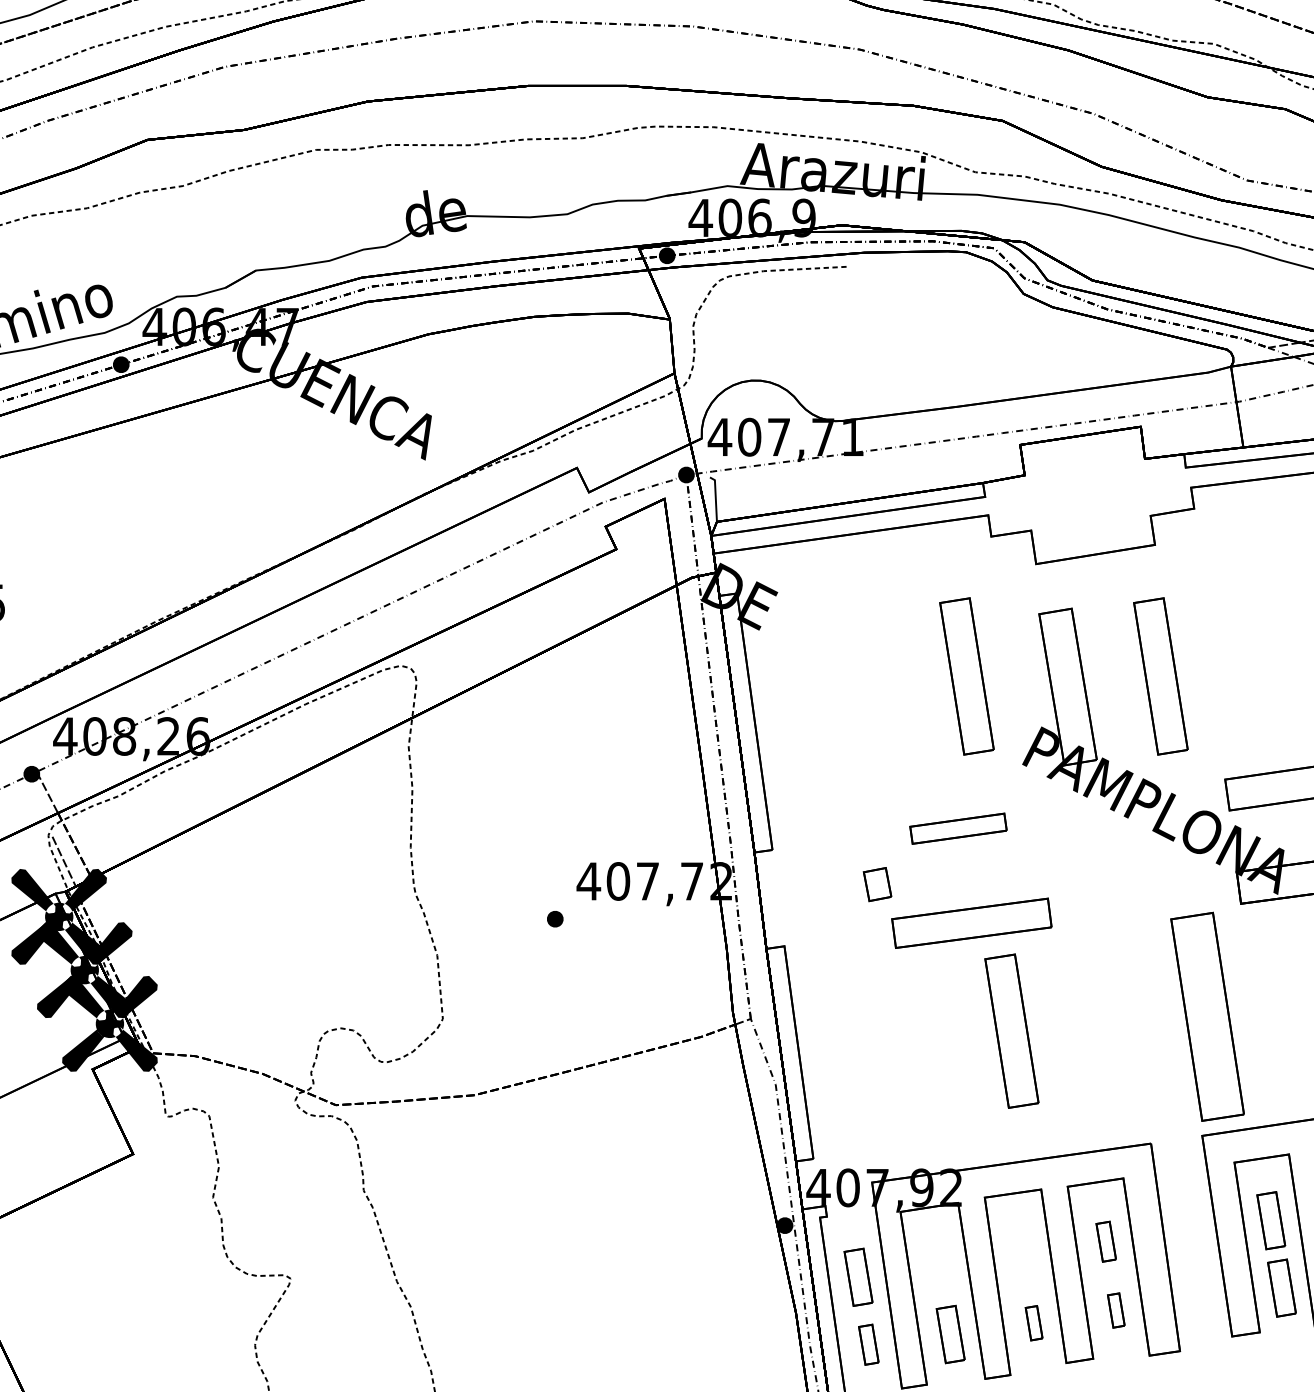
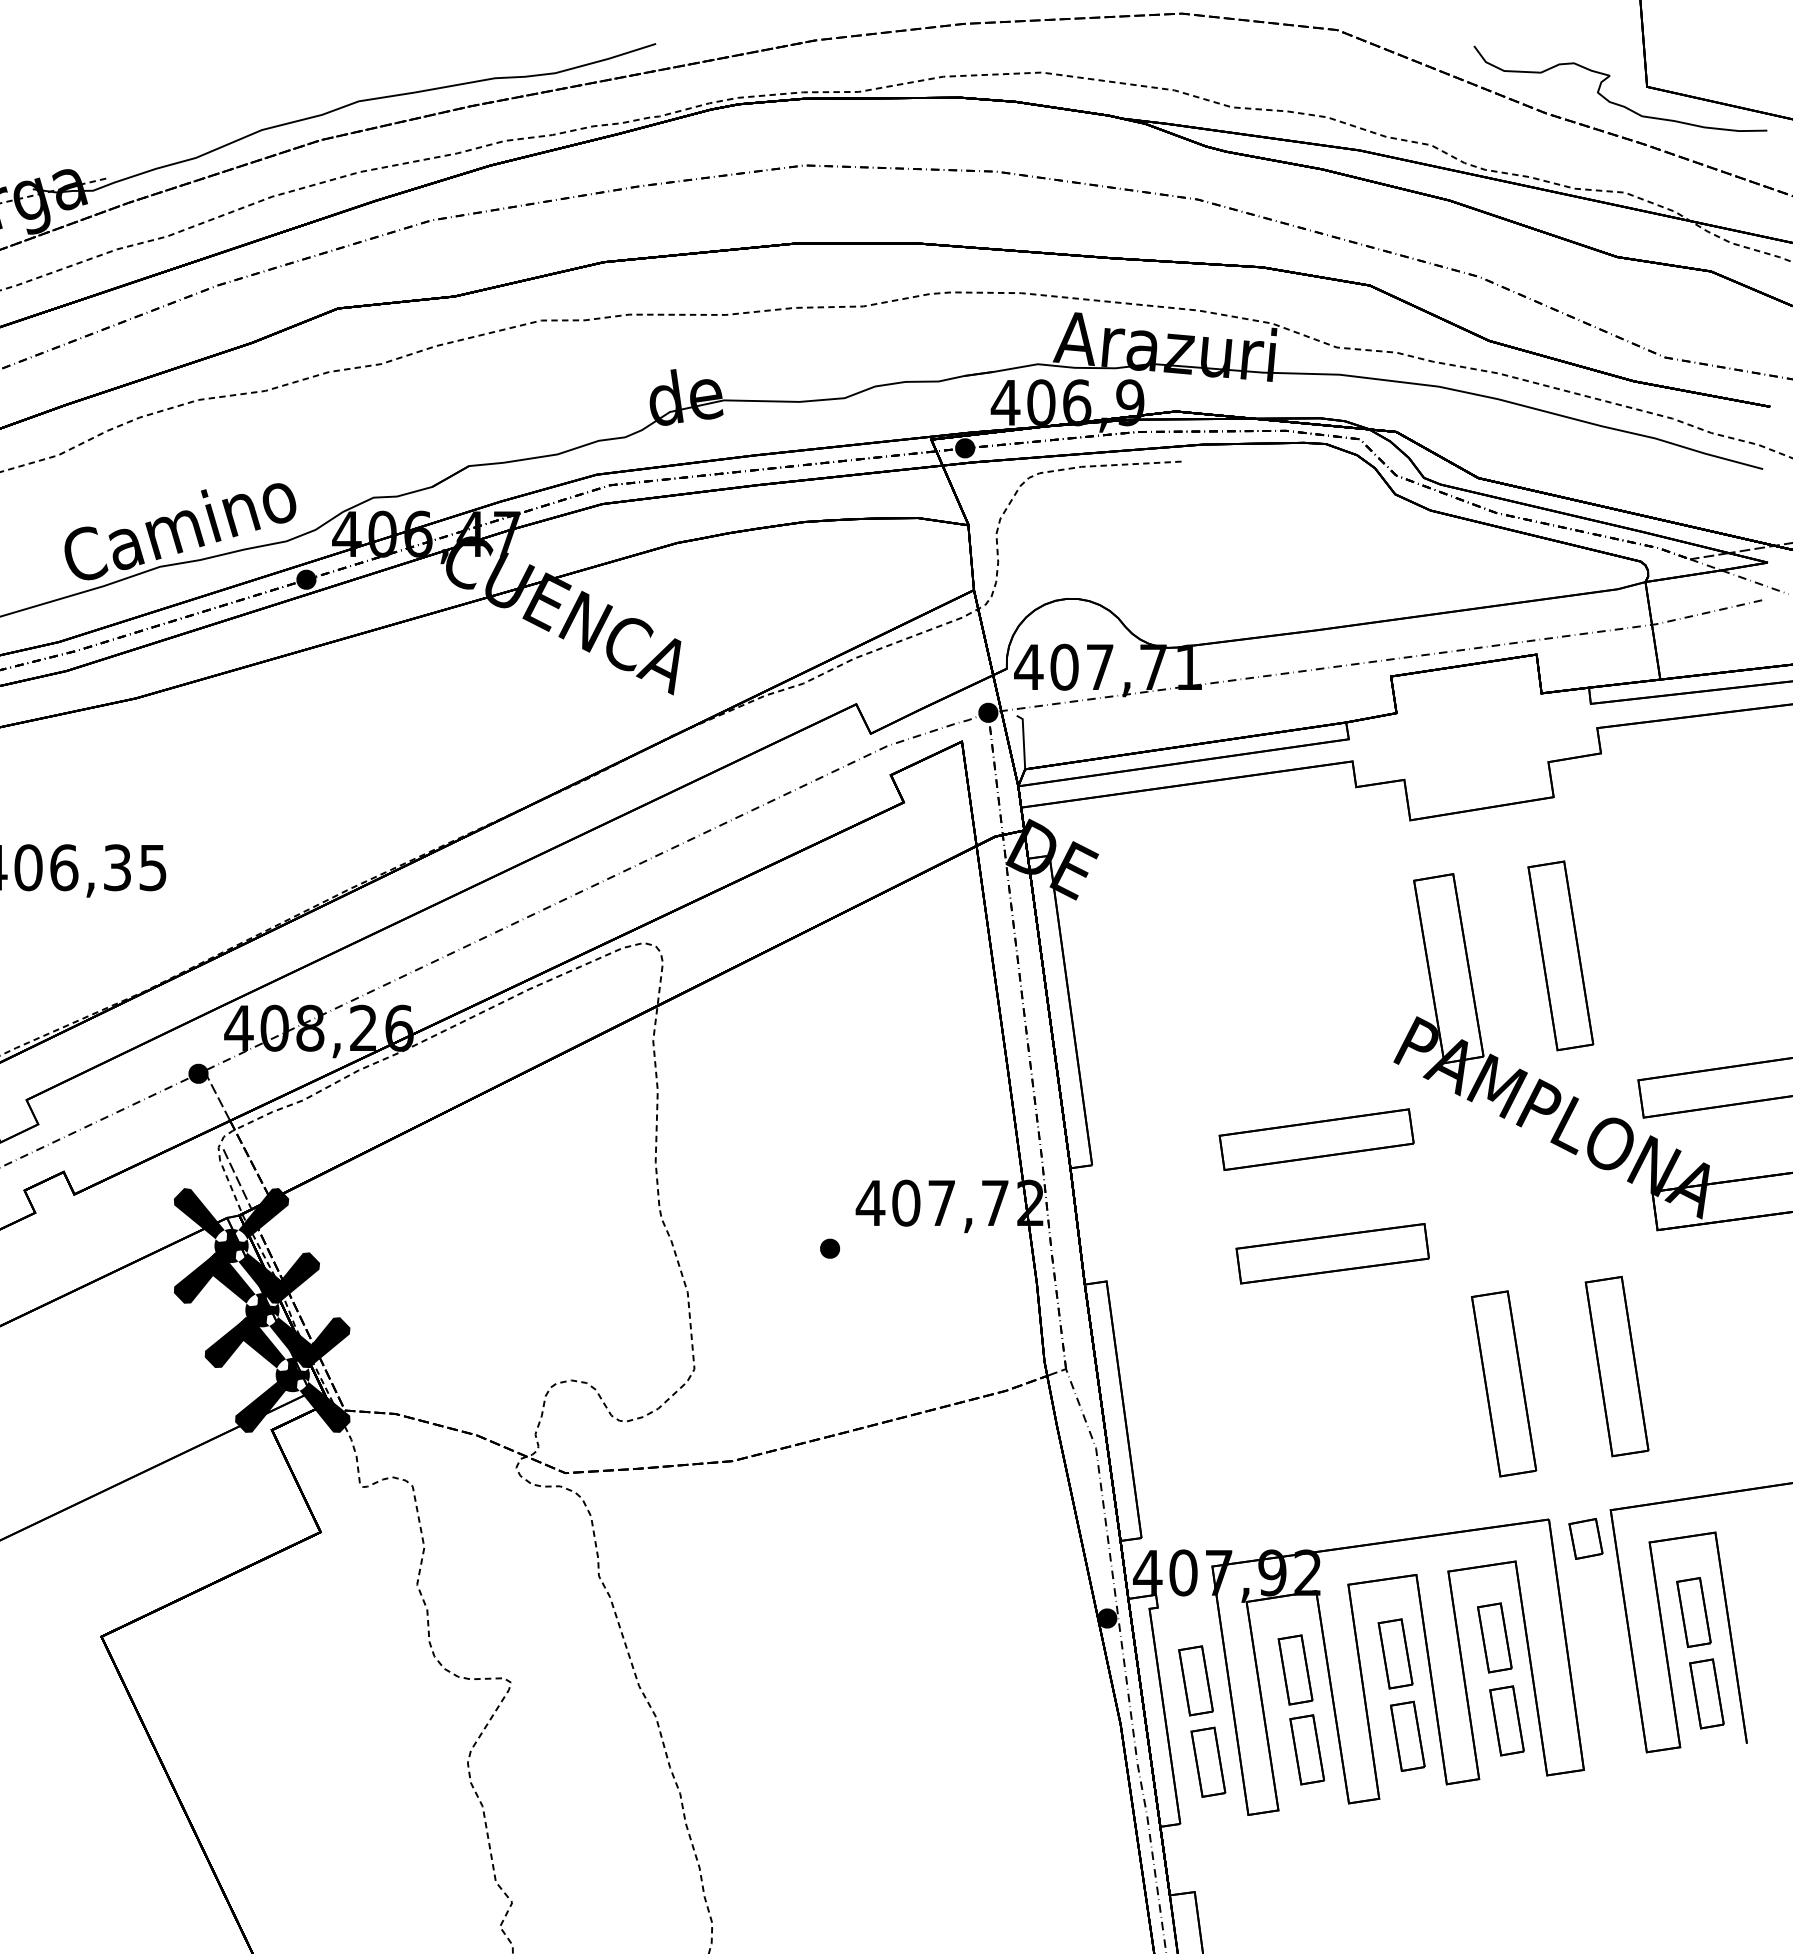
part: (966, 676) -> (1326, 955), removed
part: (958, 828) -> (1316, 1139), size x1.67
part: (877, 884) -> (1585, 1538), moved
part: (1207, 1016) -> (1616, 1366), size x0.71
part: (1012, 1030) -> (1504, 1383), moved
part: (1105, 1241) -> (1494, 1637), size x1.43
part: (1023, 1254) -> (1395, 1653), added
part: (941, 1267) -> (1295, 1669), added
part: (1115, 1310) -> (1506, 1720), size x1.67
part: (1033, 1322) -> (1407, 1735), size x1.67
part: (868, 1344) -> (1208, 1761), size x1.43

